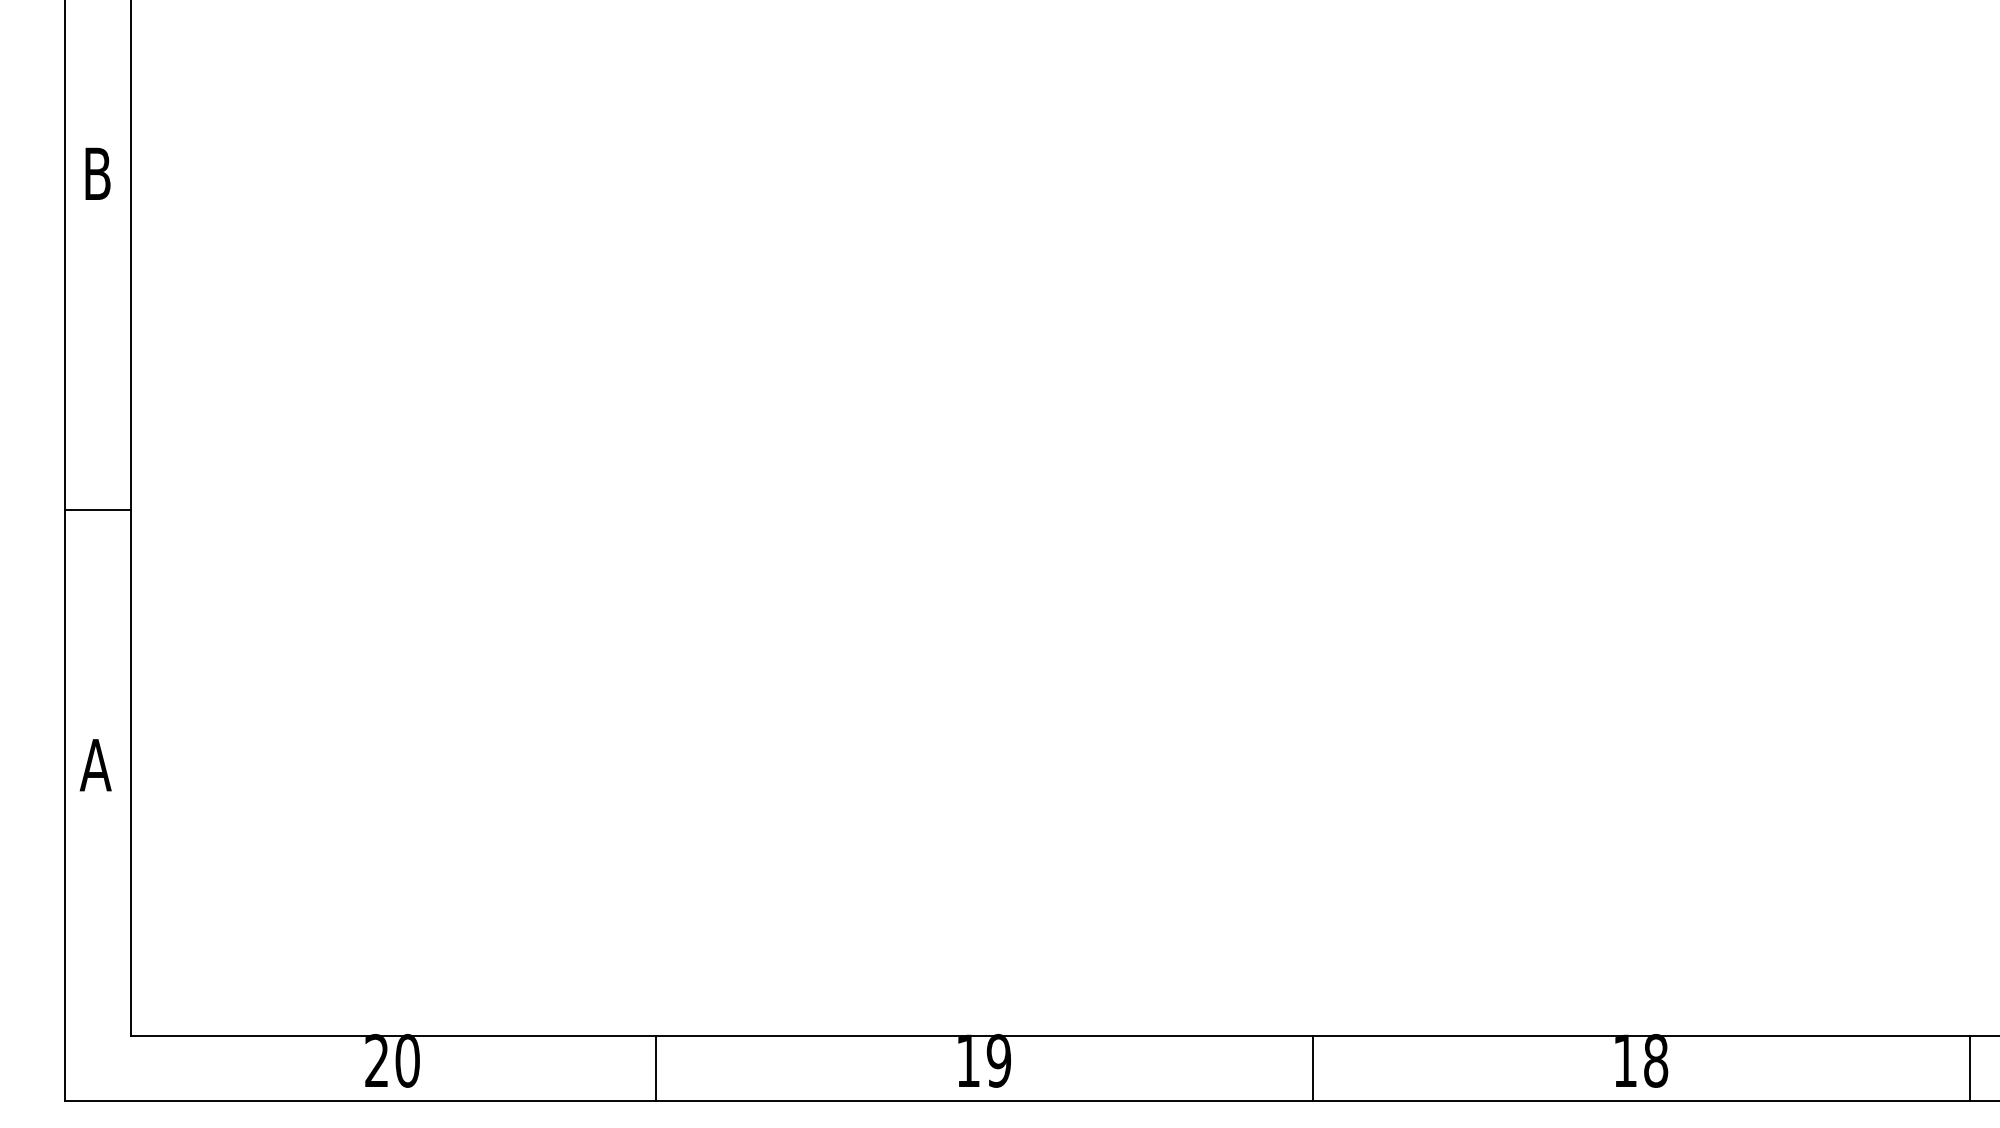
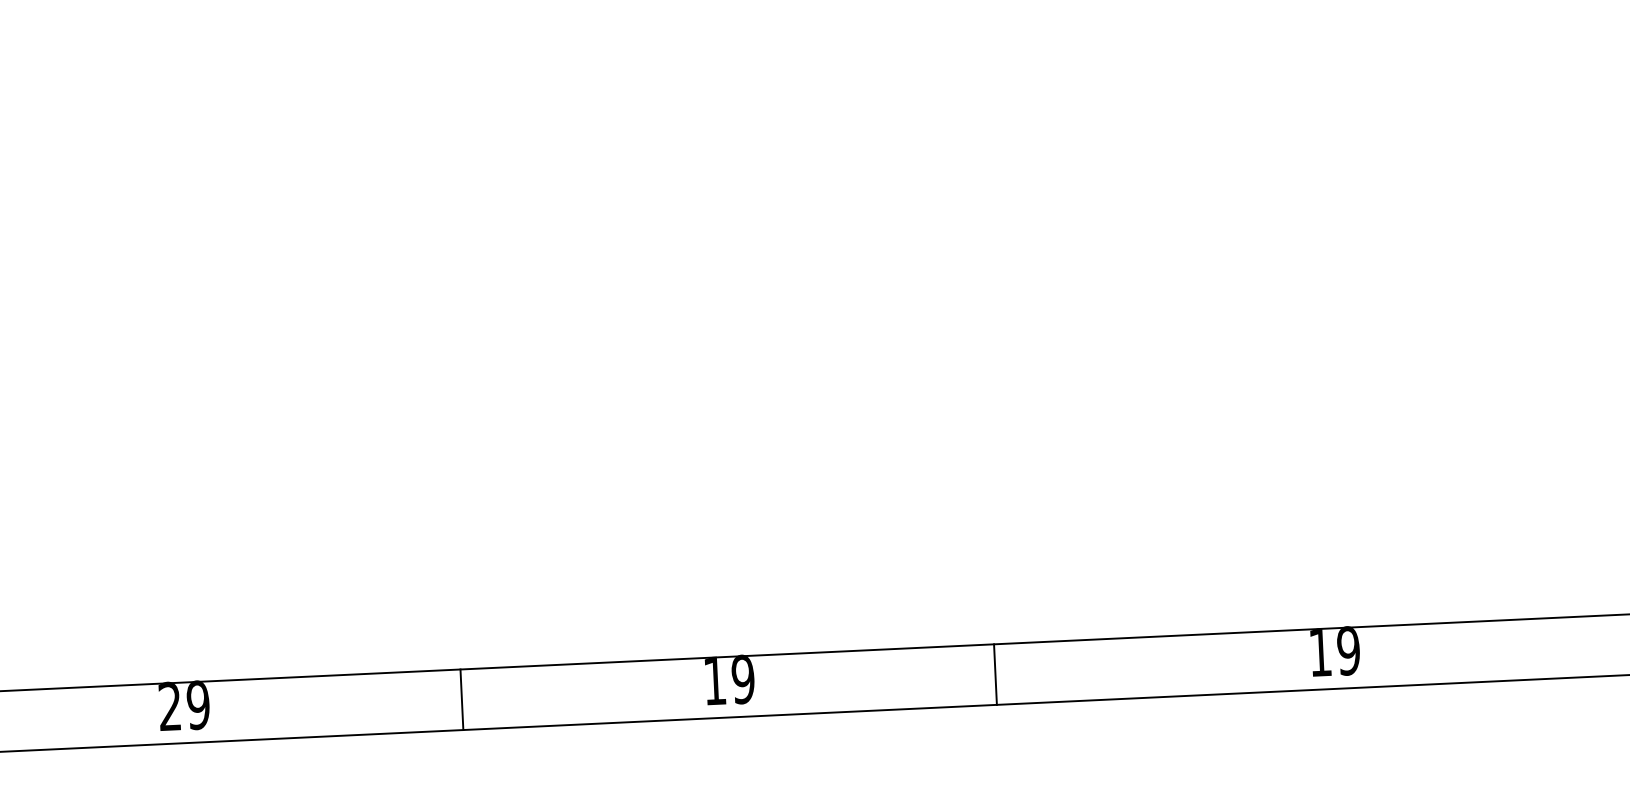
text: (407, 1060) -> (198, 704), 20 -> 29
text: (1655, 1060) -> (1348, 650), 18 -> 19
line: (656, 1068) -> (462, 699), moved
line: (1313, 1068) -> (995, 674), moved

